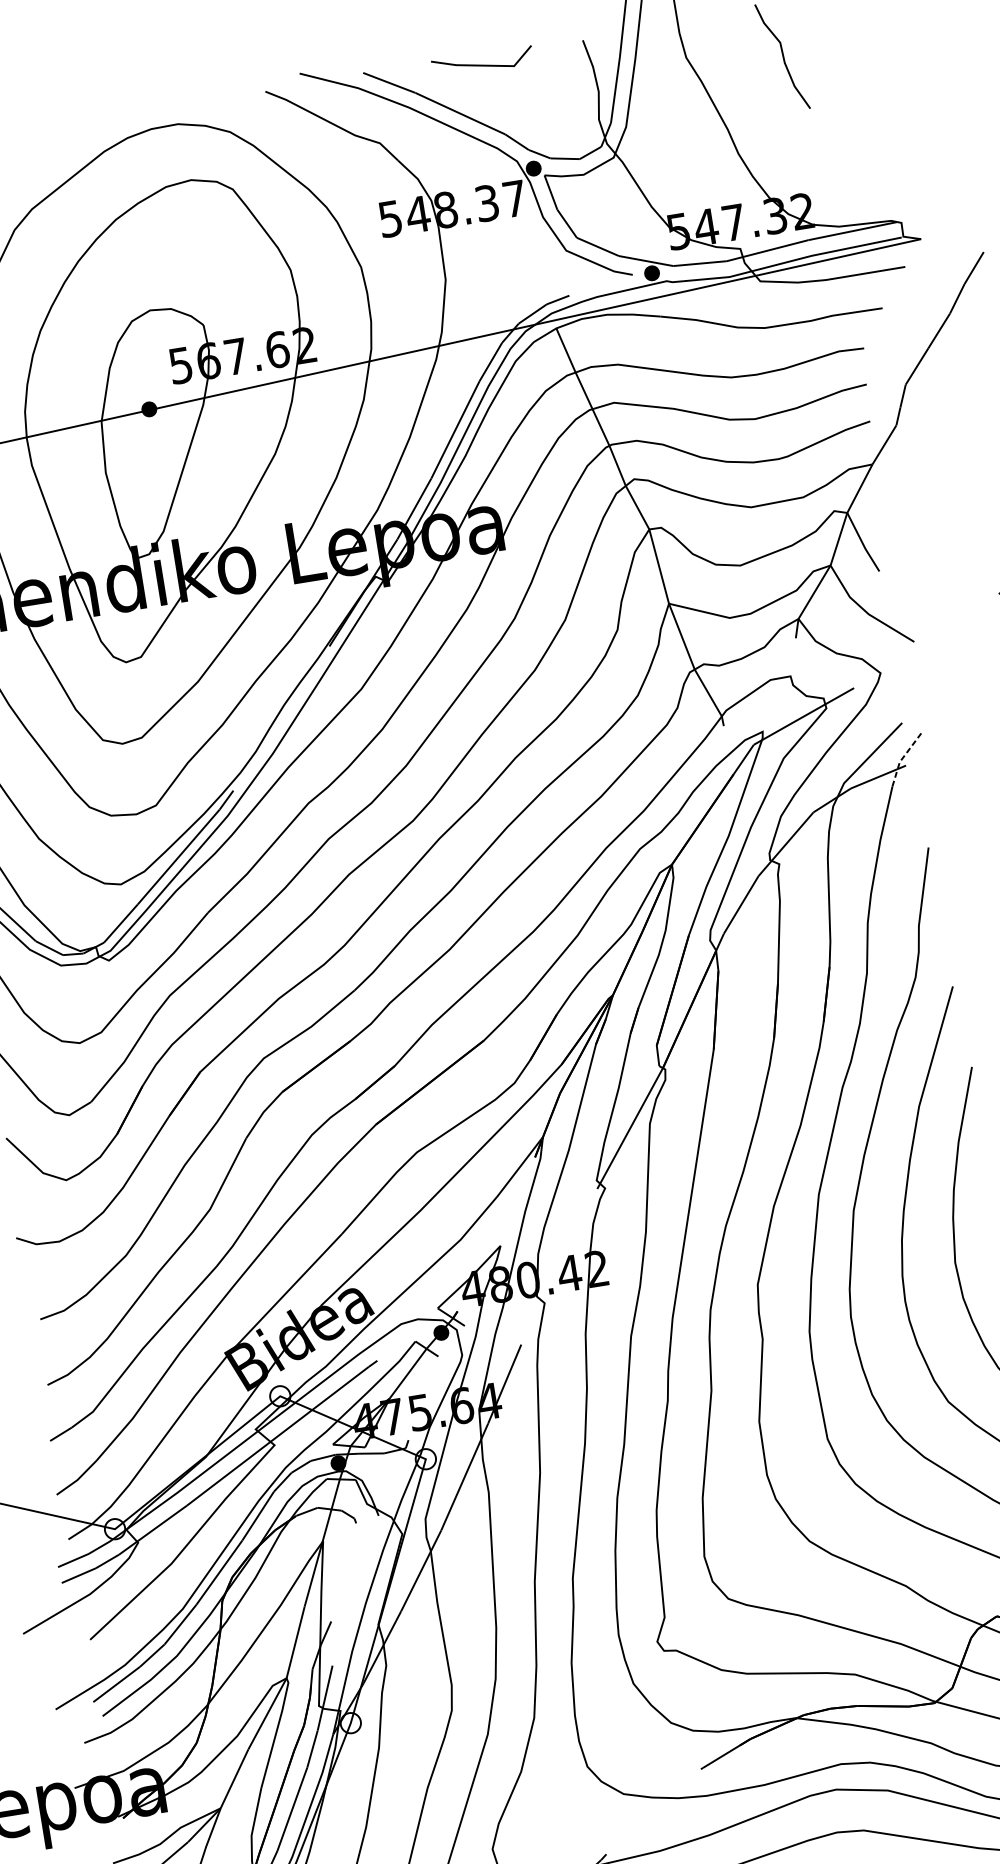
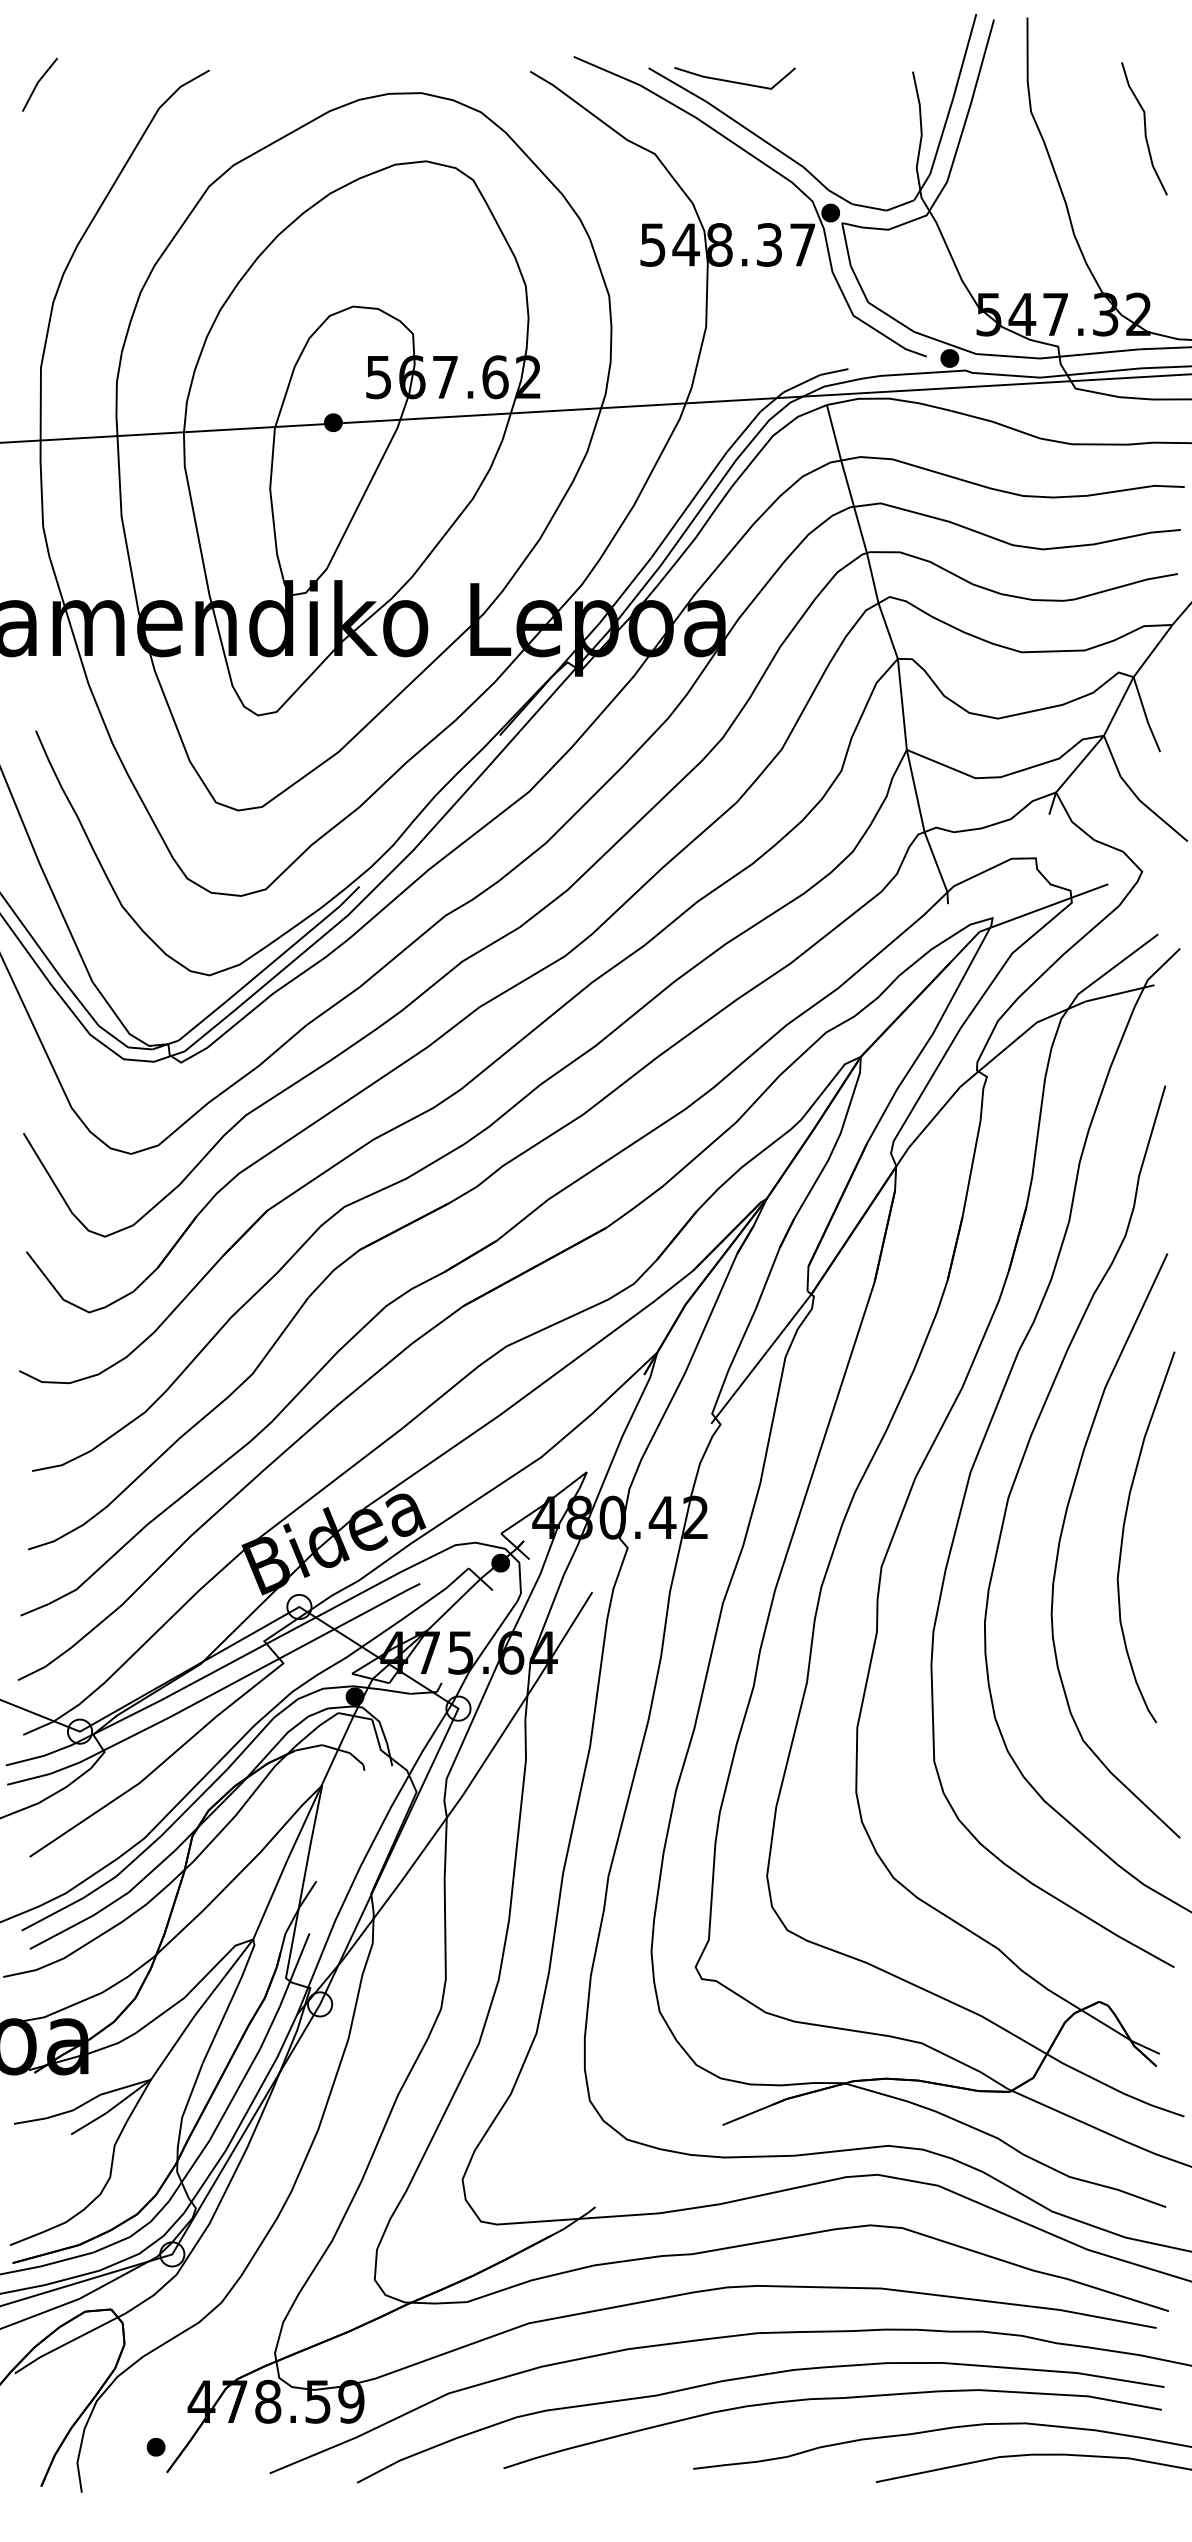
line: (482, 64) -> (734, 81), moved
line: (903, 757) -> (1152, 975), dashed -> solid

